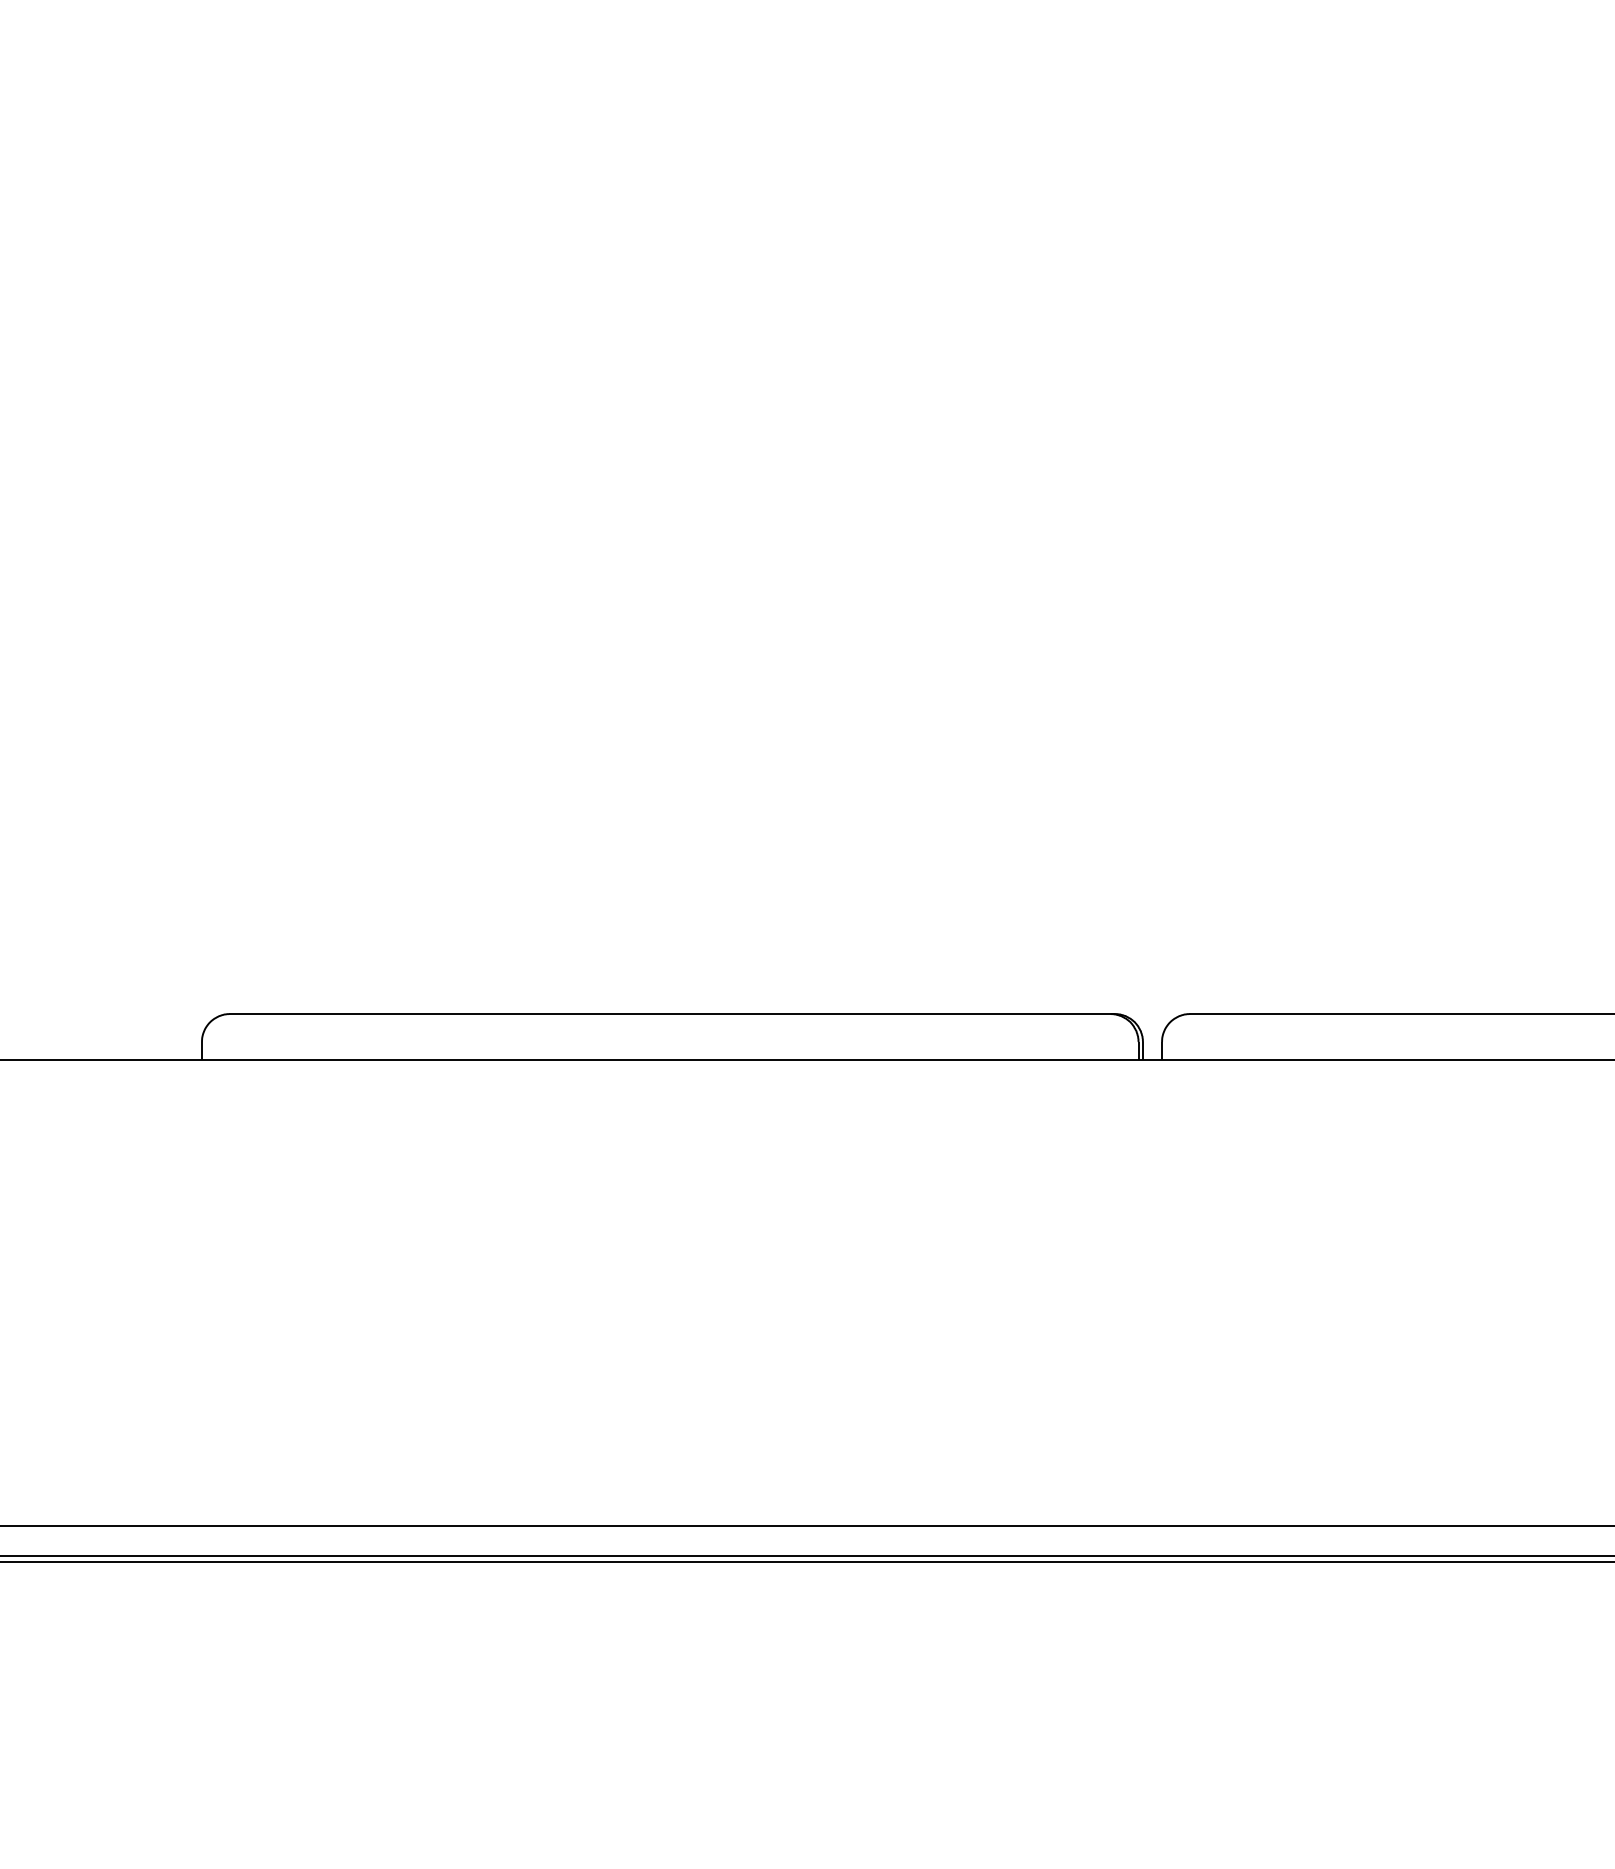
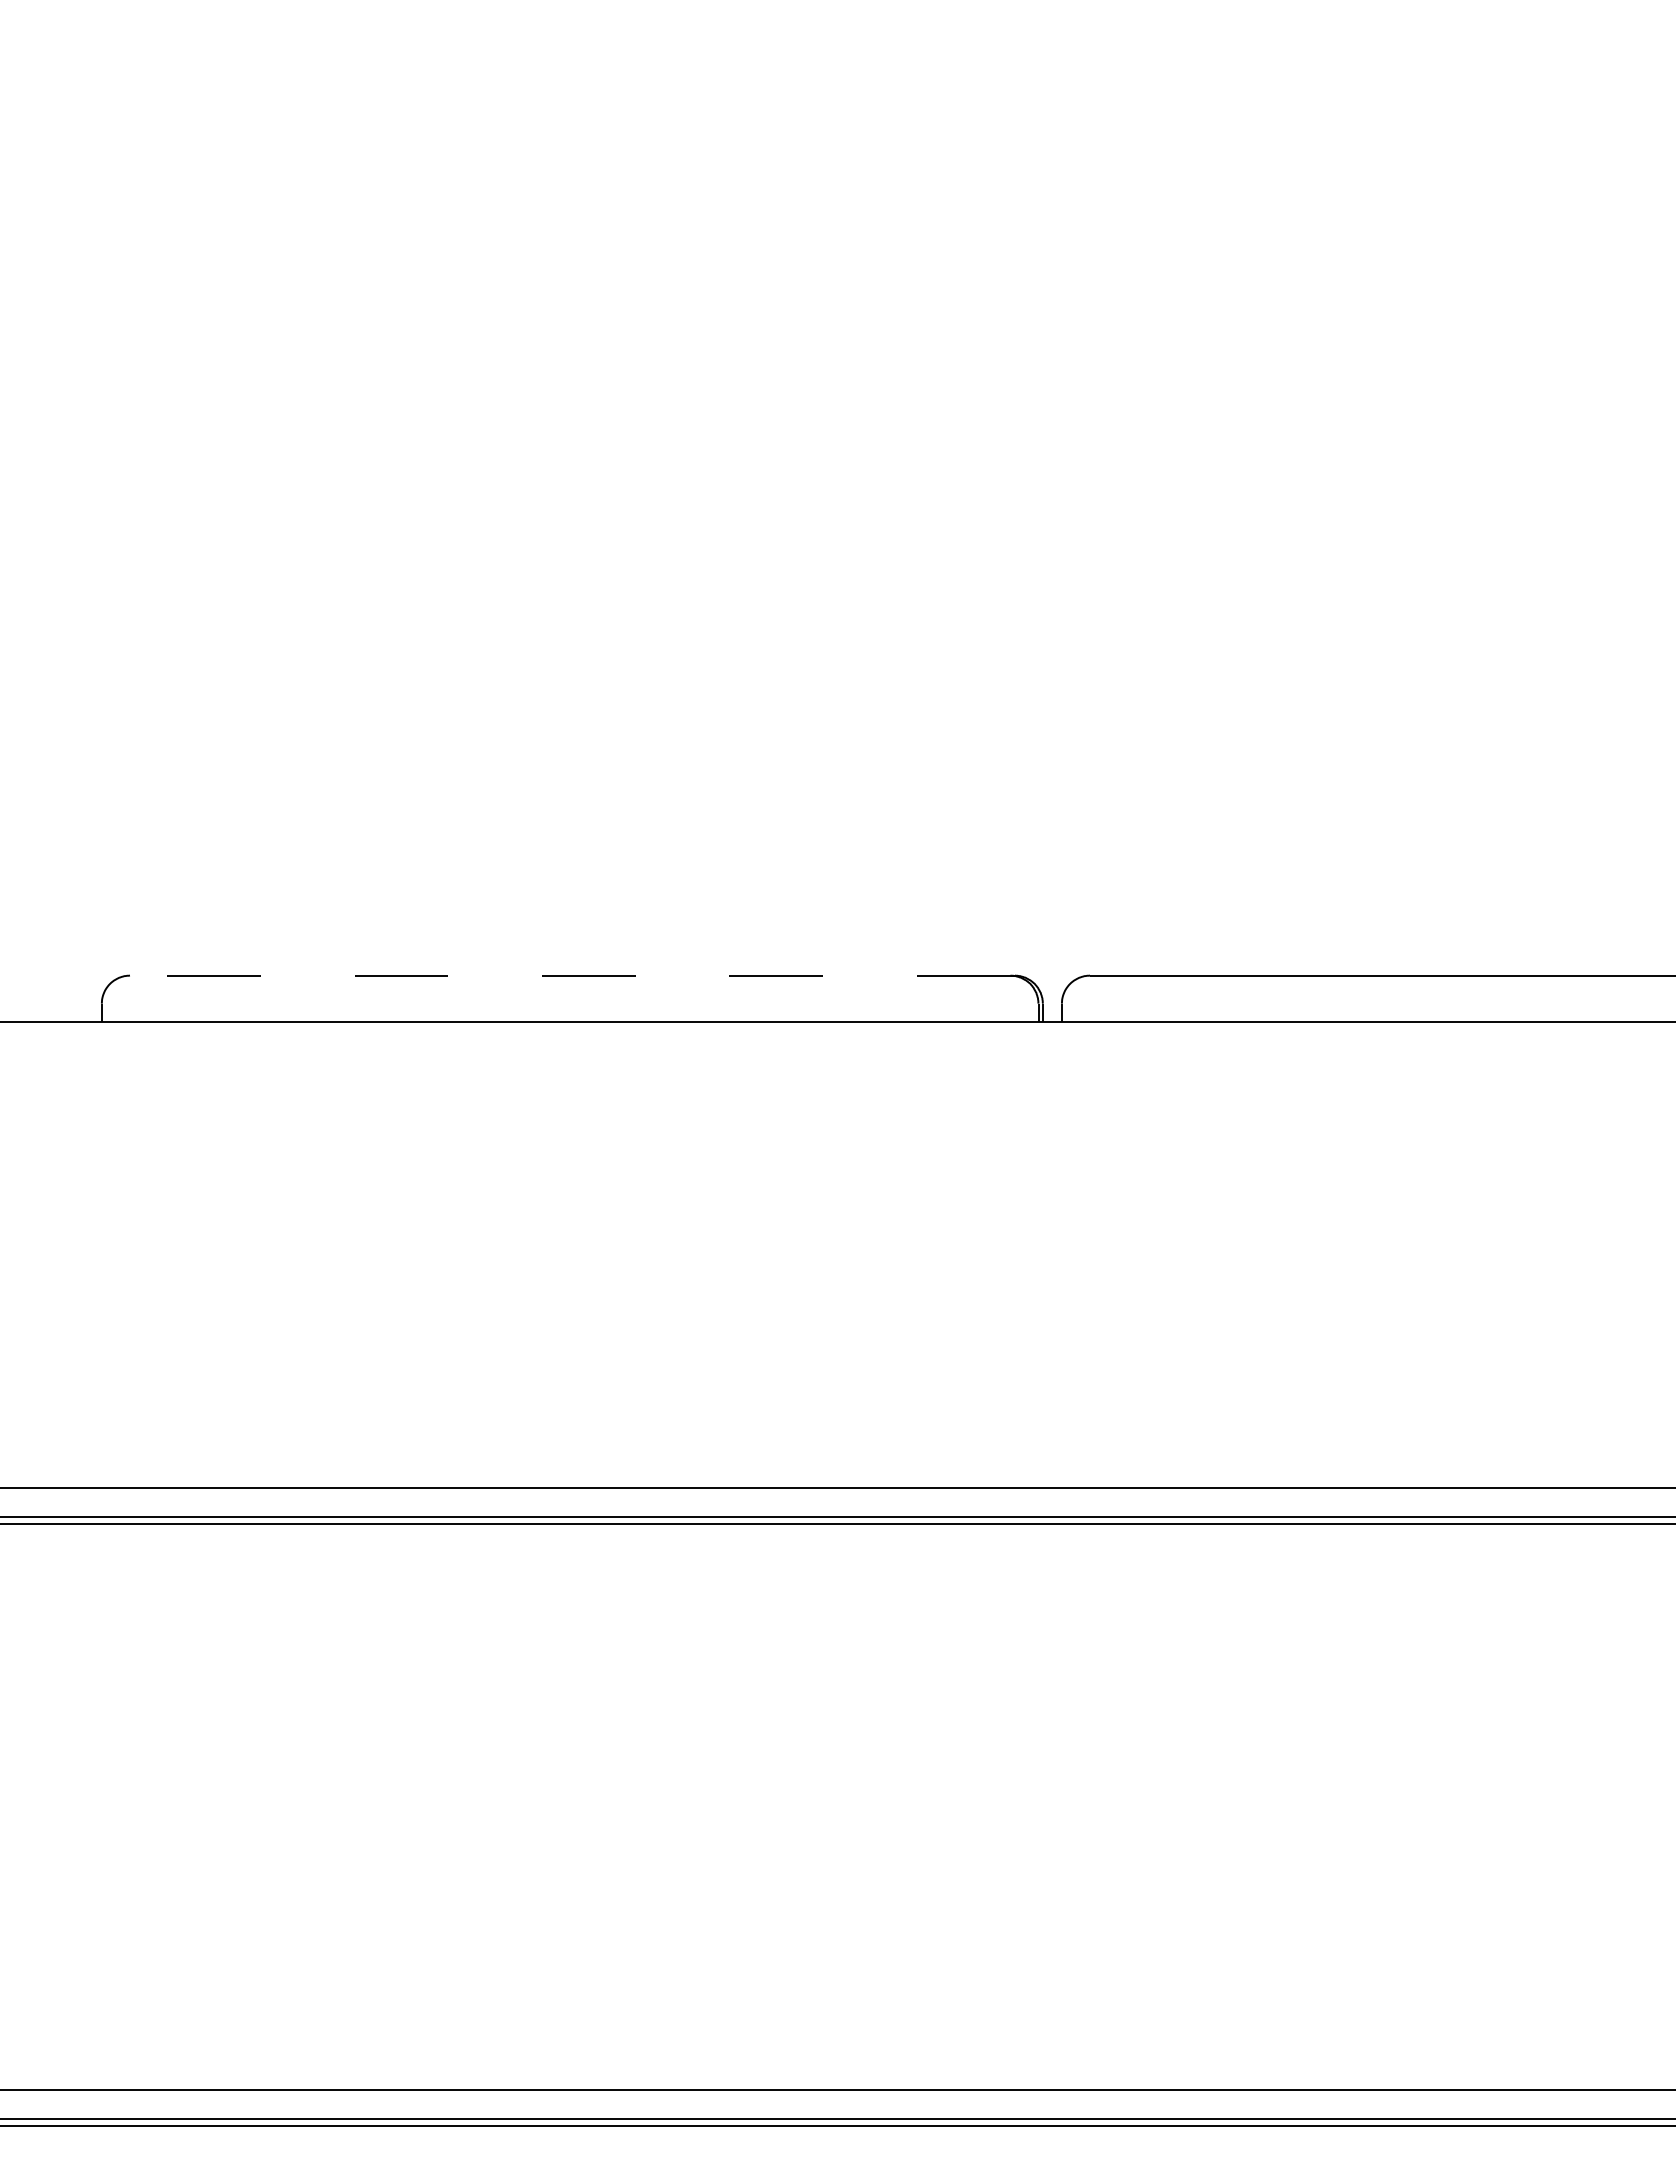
line: (669, 1013) -> (569, 975), solid -> dashed

